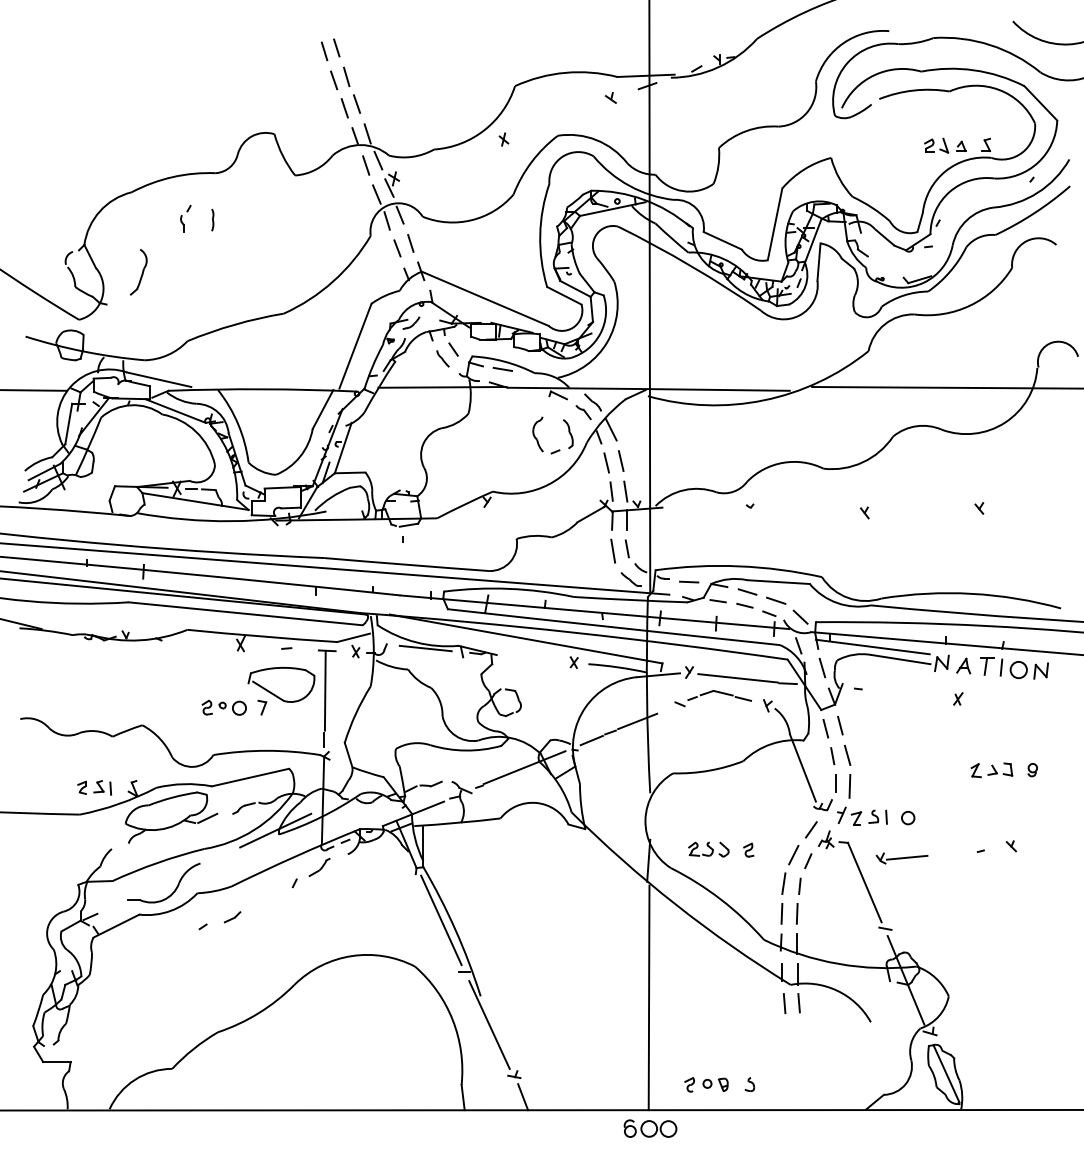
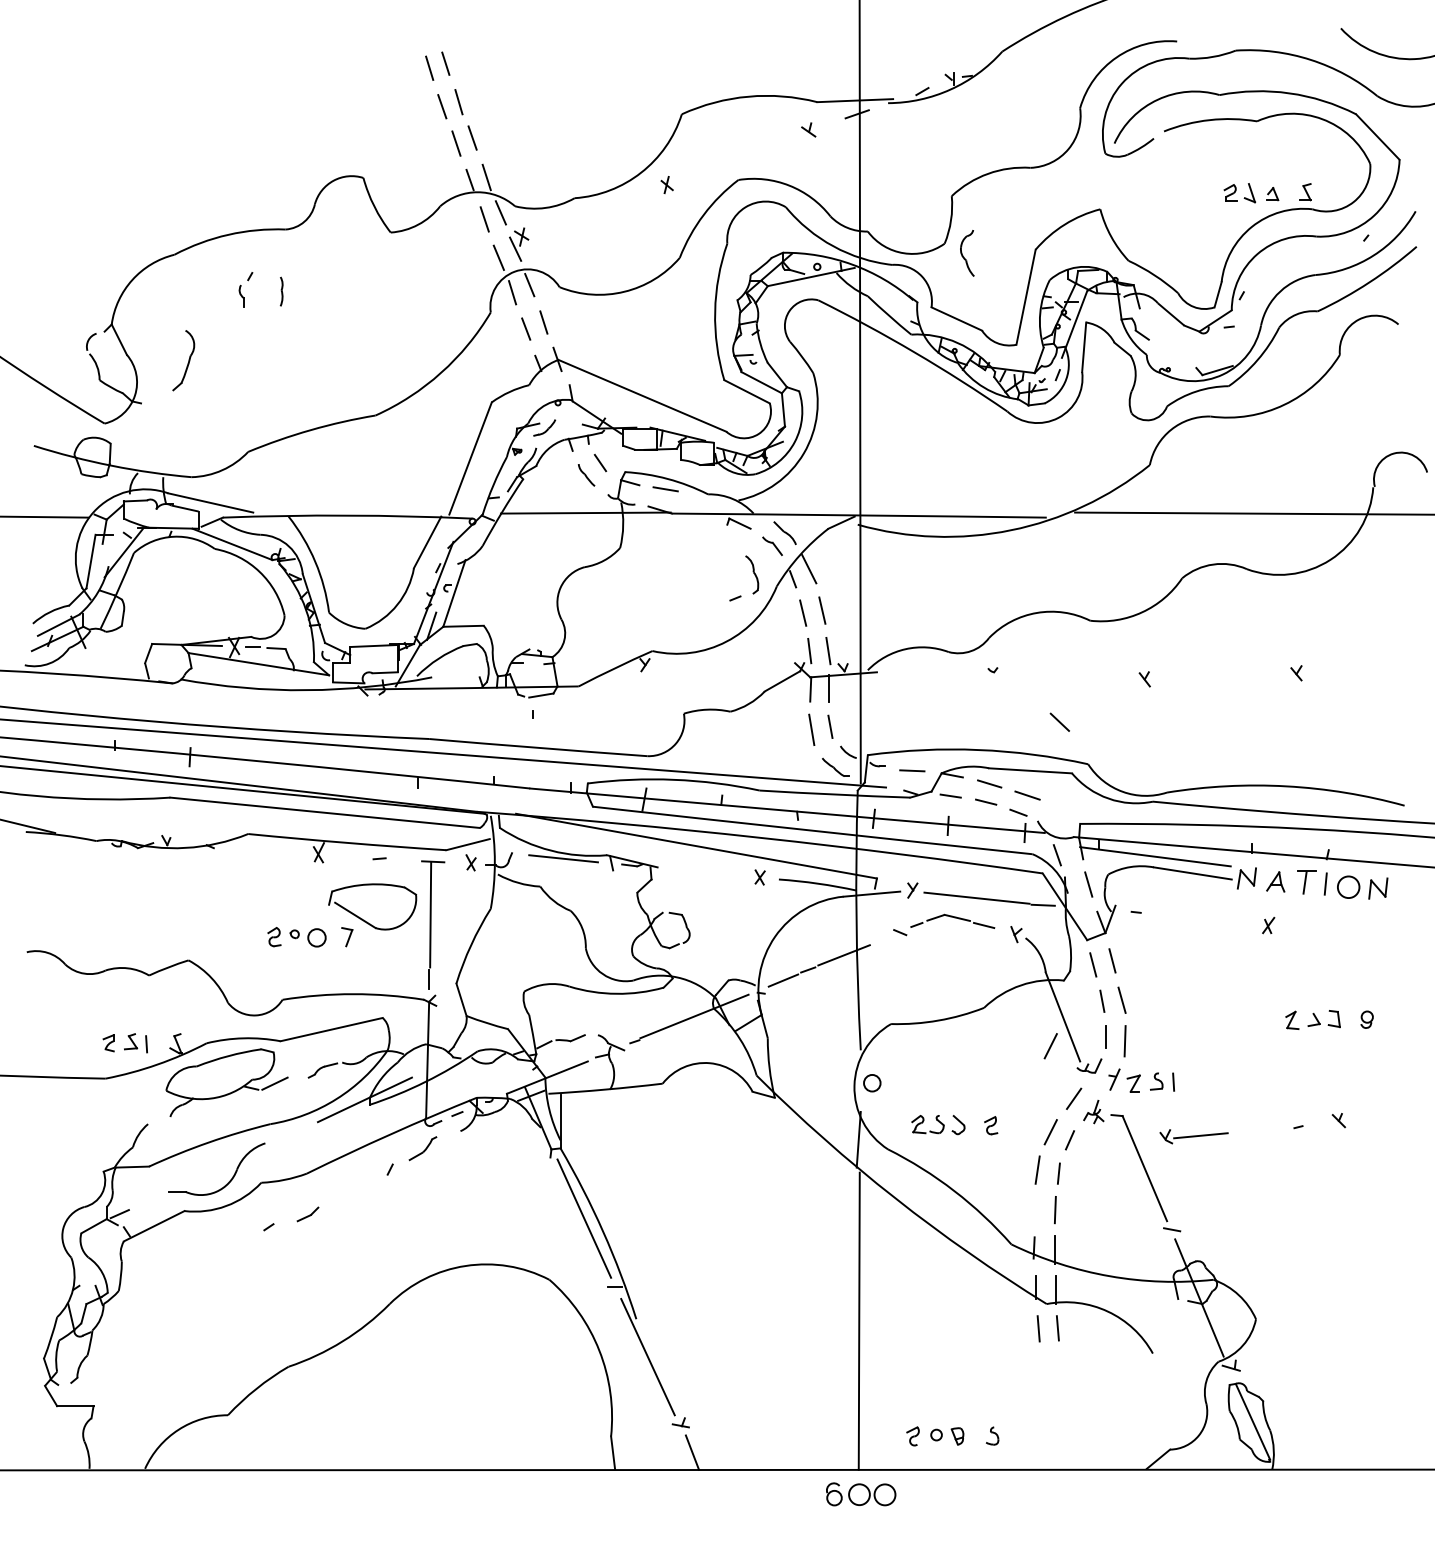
part: (538, 434) -> (967, 253), moved
line: (800, 616) -> (1059, 721), moved
line: (793, 790) -> (1050, 1046), added
circle: (908, 818) -> (872, 1083), moved
line: (781, 913) -> (1034, 1209), removed

